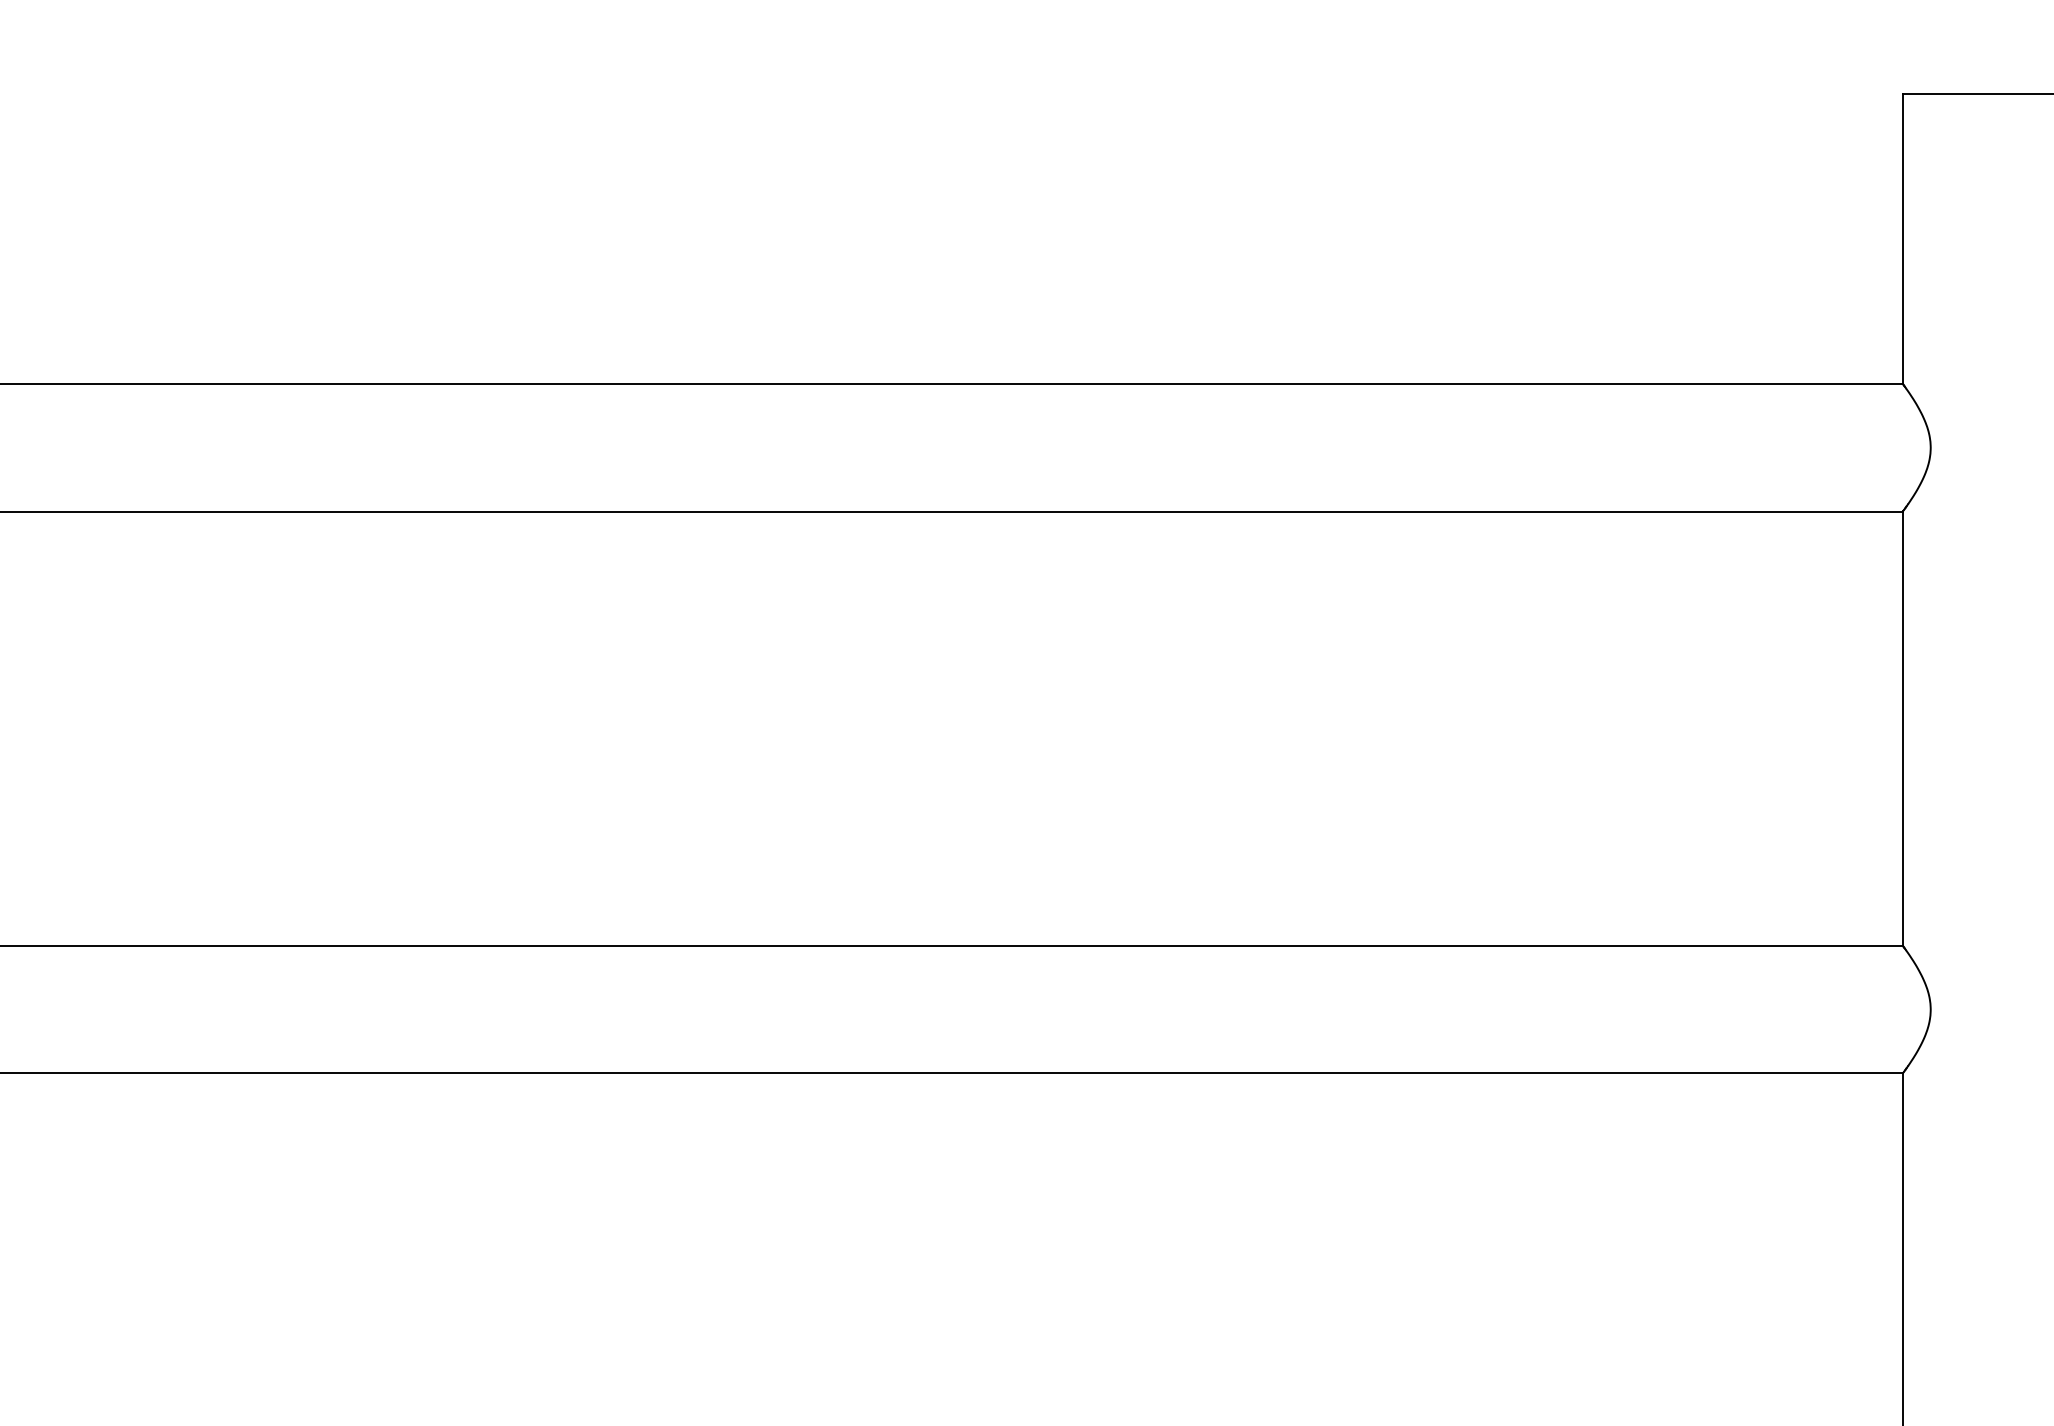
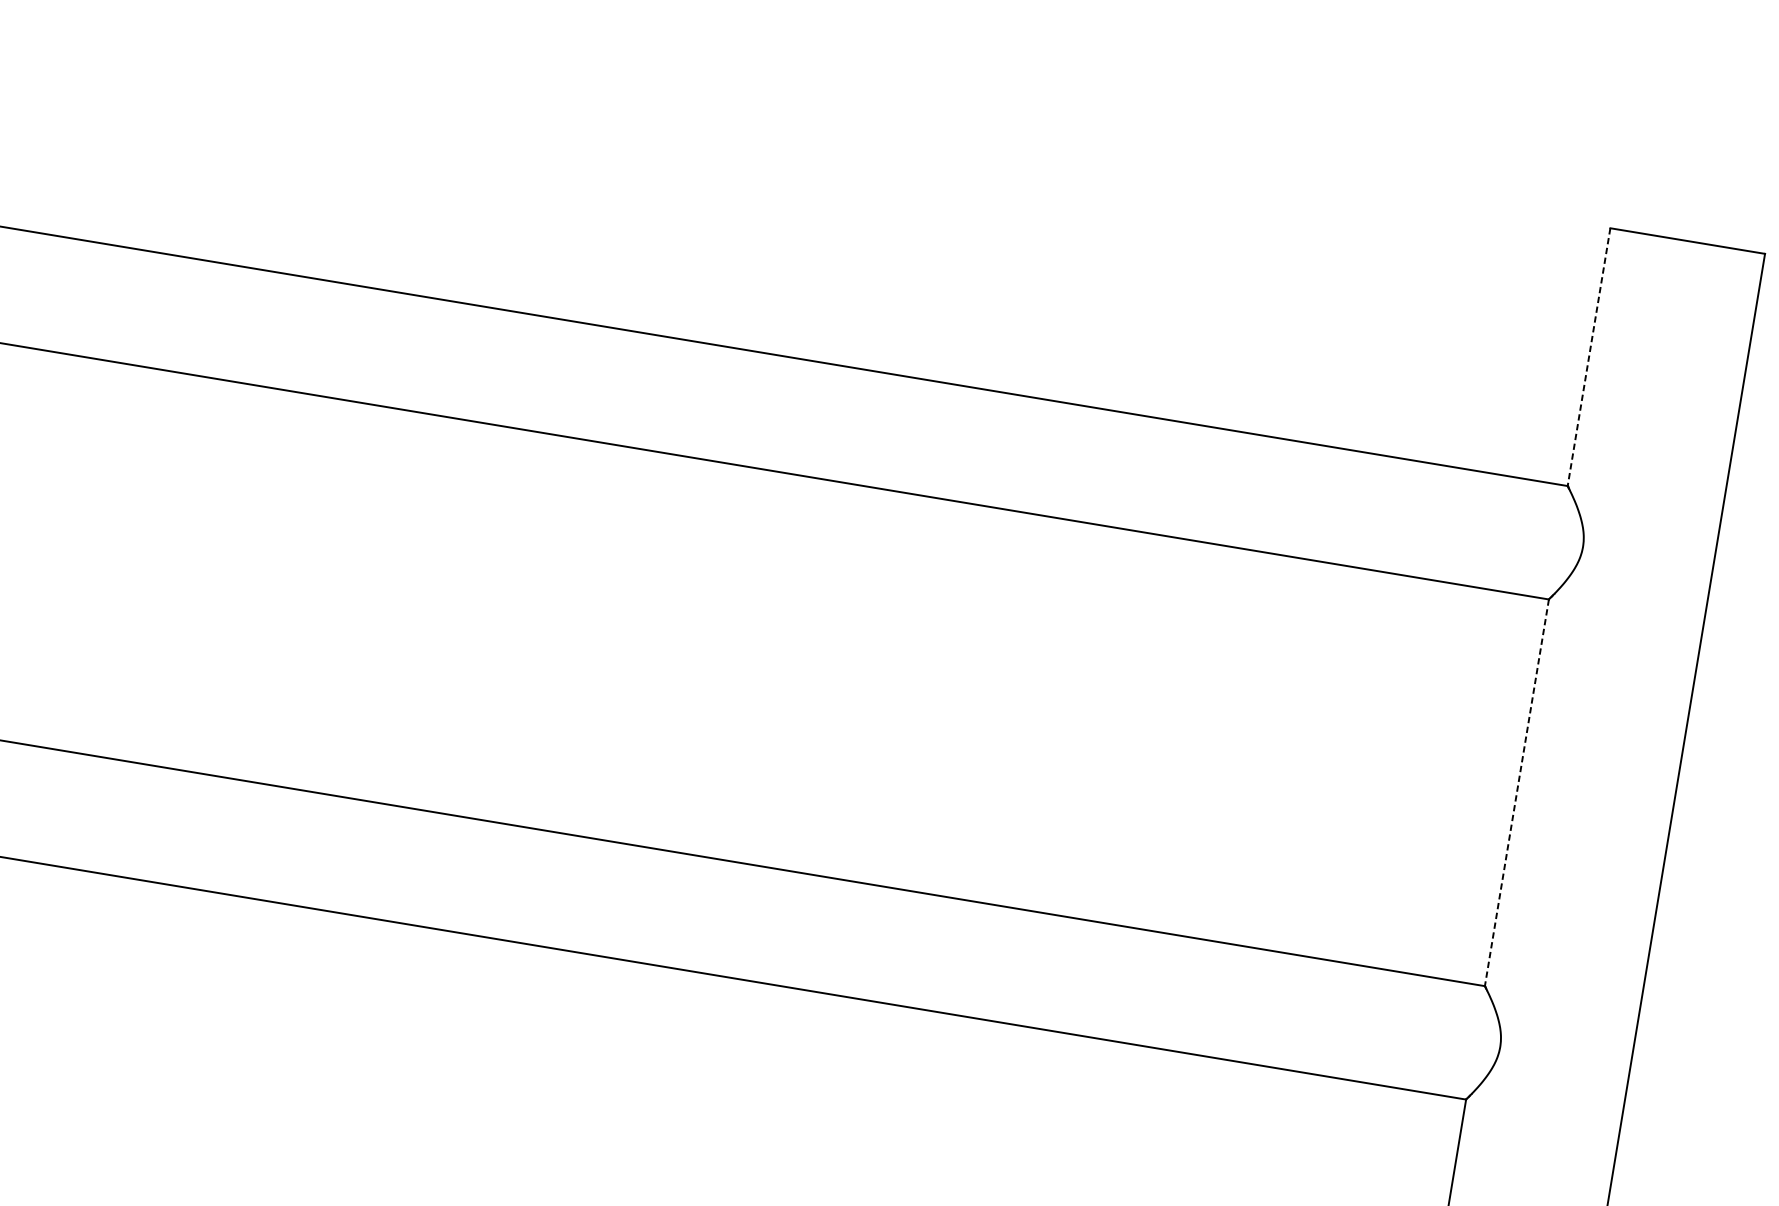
line: (1902, 239) -> (1588, 357), solid -> dashed
line: (1902, 729) -> (1516, 793), solid -> dashed

